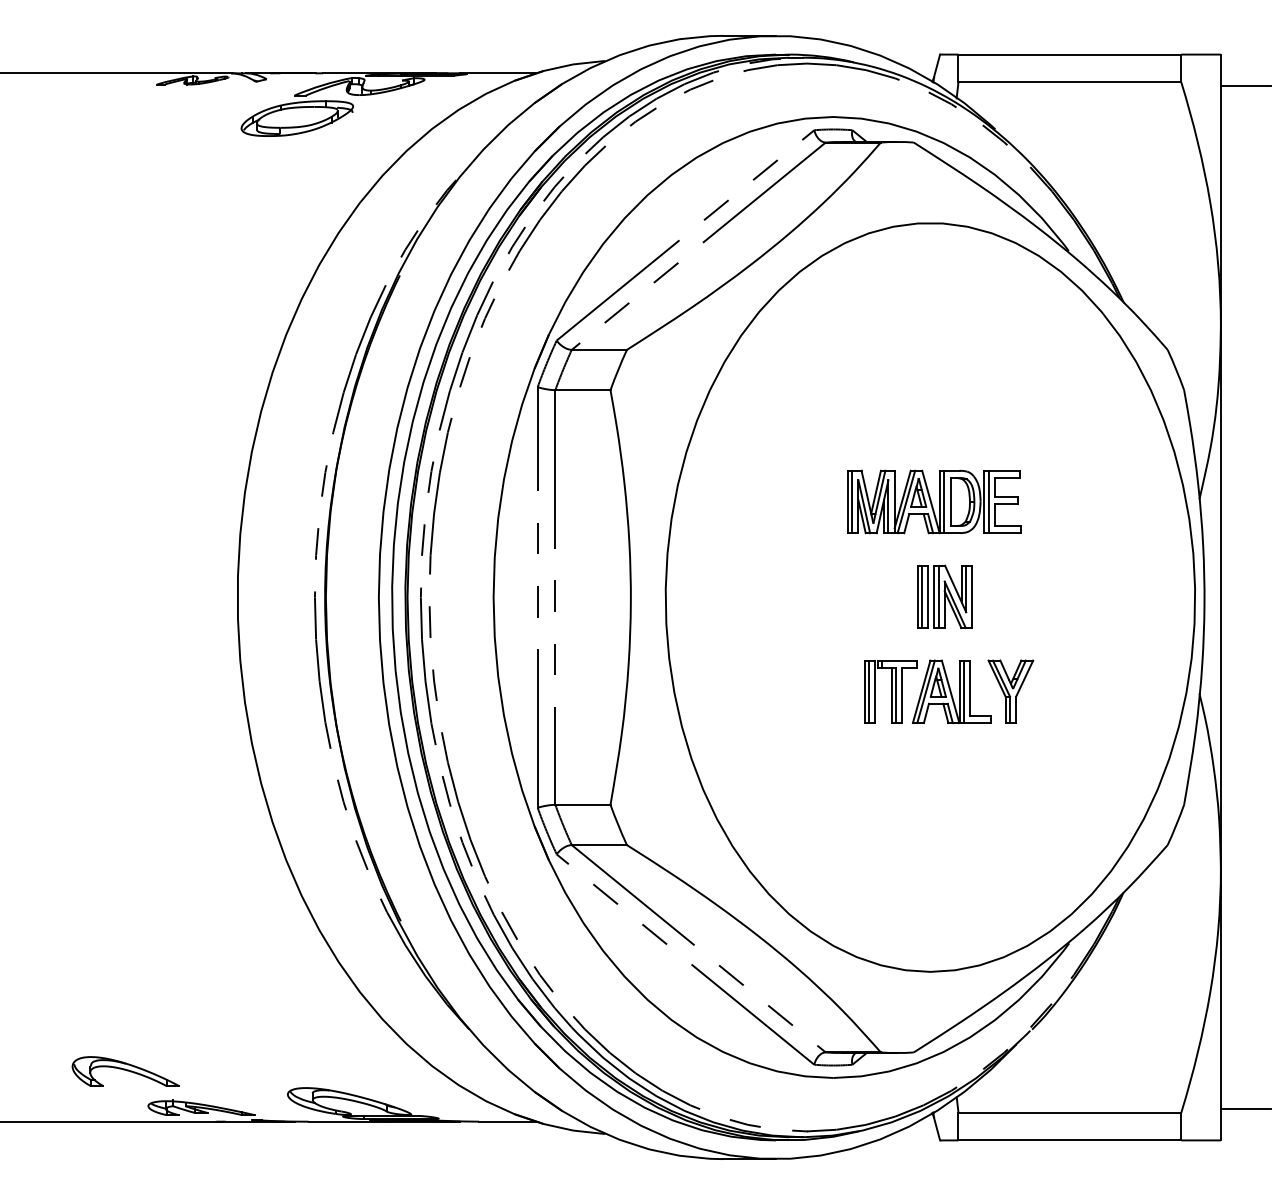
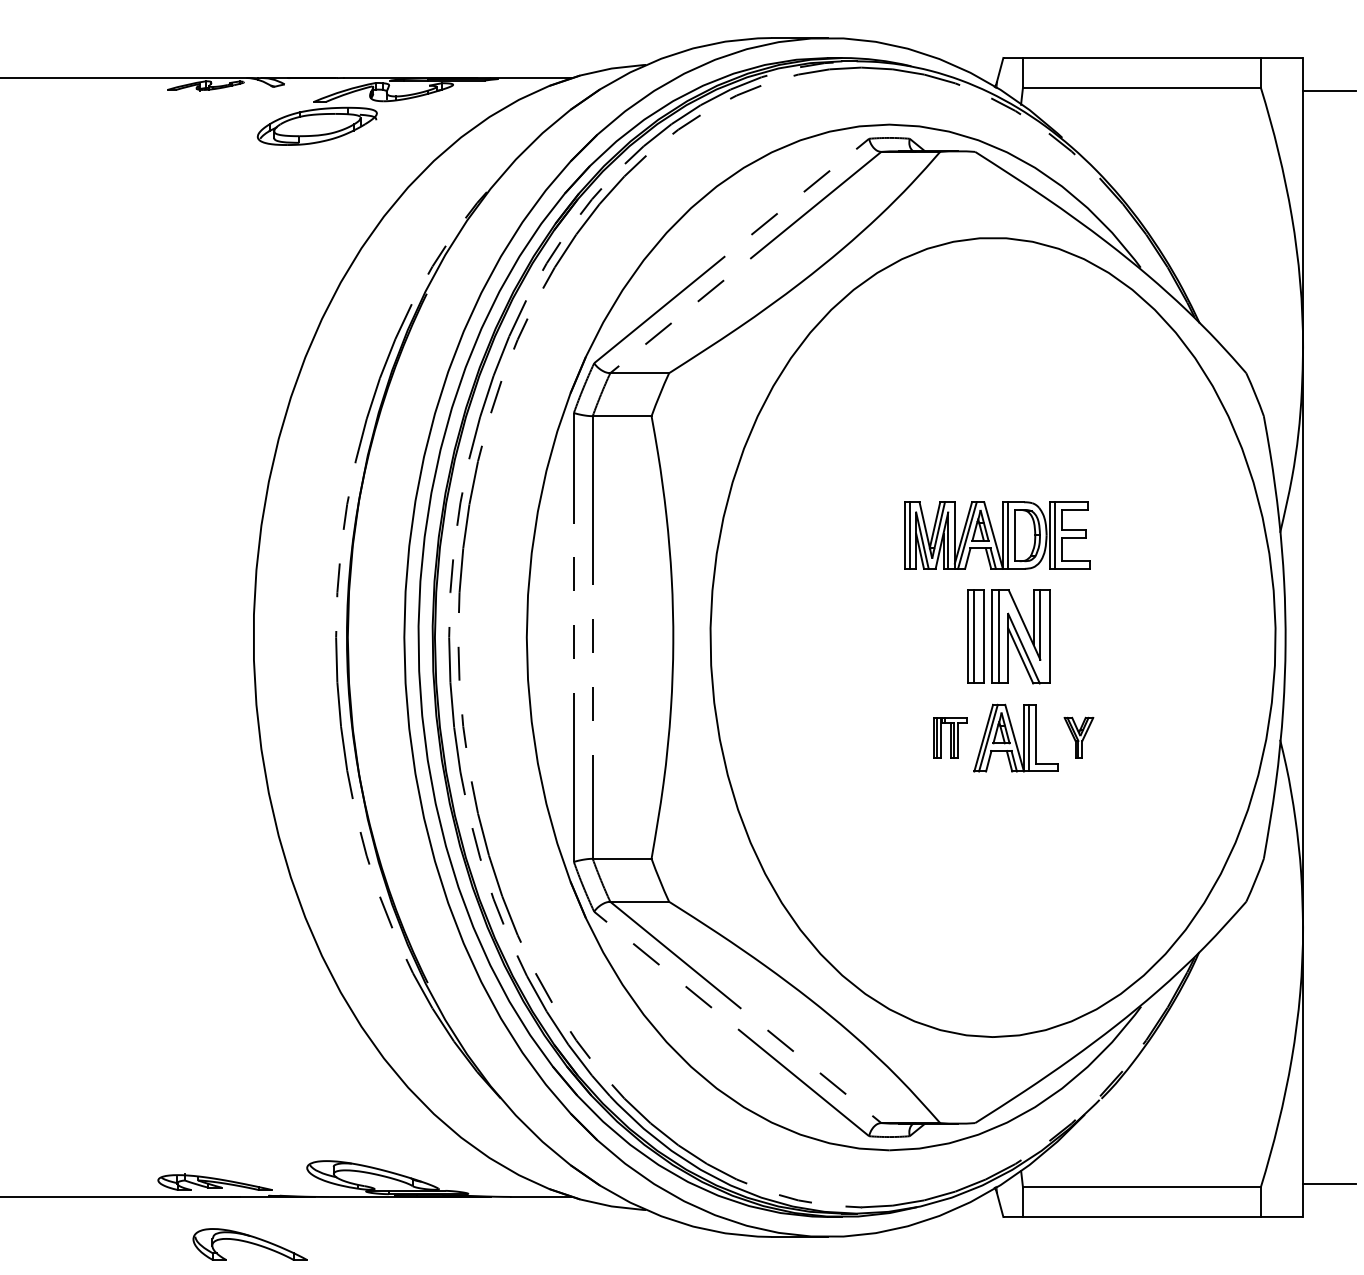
part: (944, 596) -> (1008, 636), size x1.4
part: (890, 691) -> (950, 737), size x0.6
part: (1010, 691) -> (1078, 737), size x0.6
part: (125, 1071) -> (249, 1244), moved

